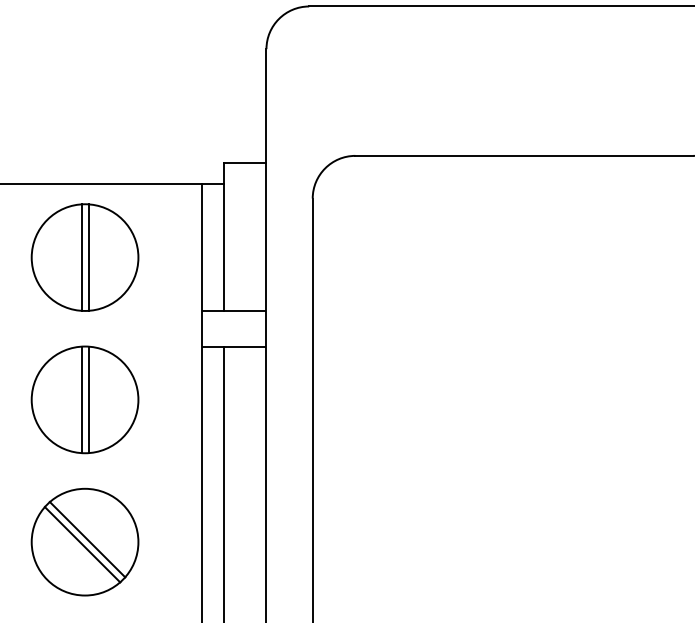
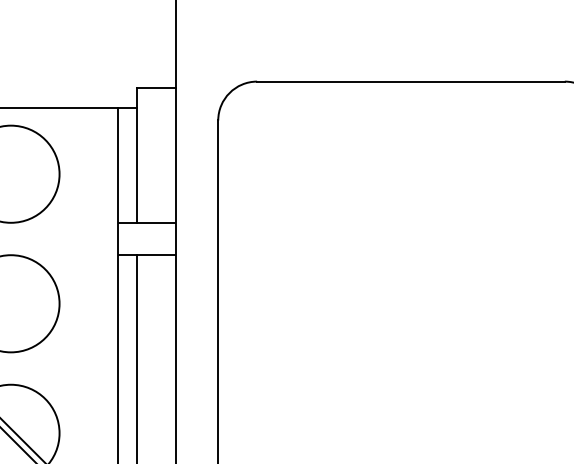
line: (81, 257) -> (7, 174), removed
line: (88, 257) -> (14, 174), removed
line: (81, 399) -> (7, 303), removed
line: (88, 399) -> (14, 303), removed

